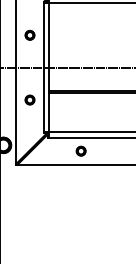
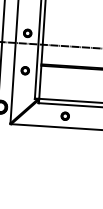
part: (29, 35) -> (27, 33), moved

